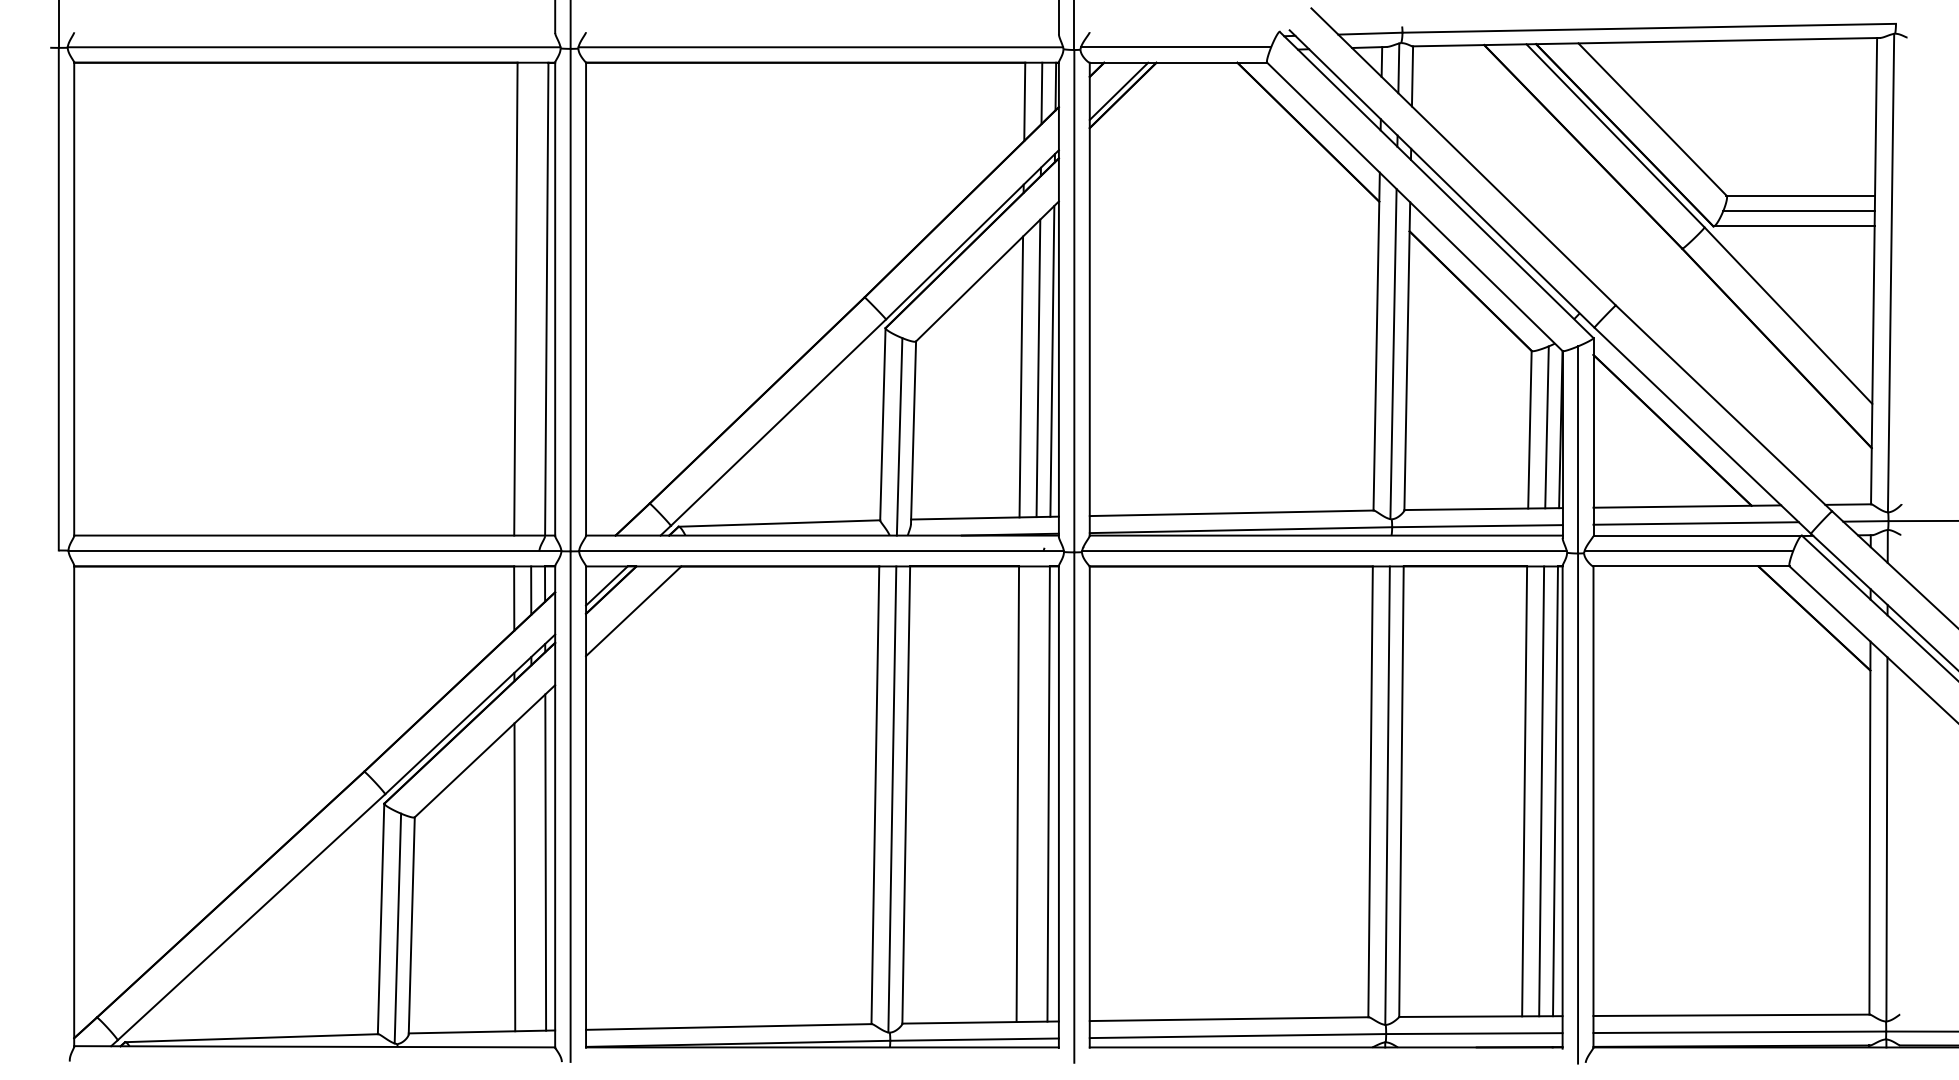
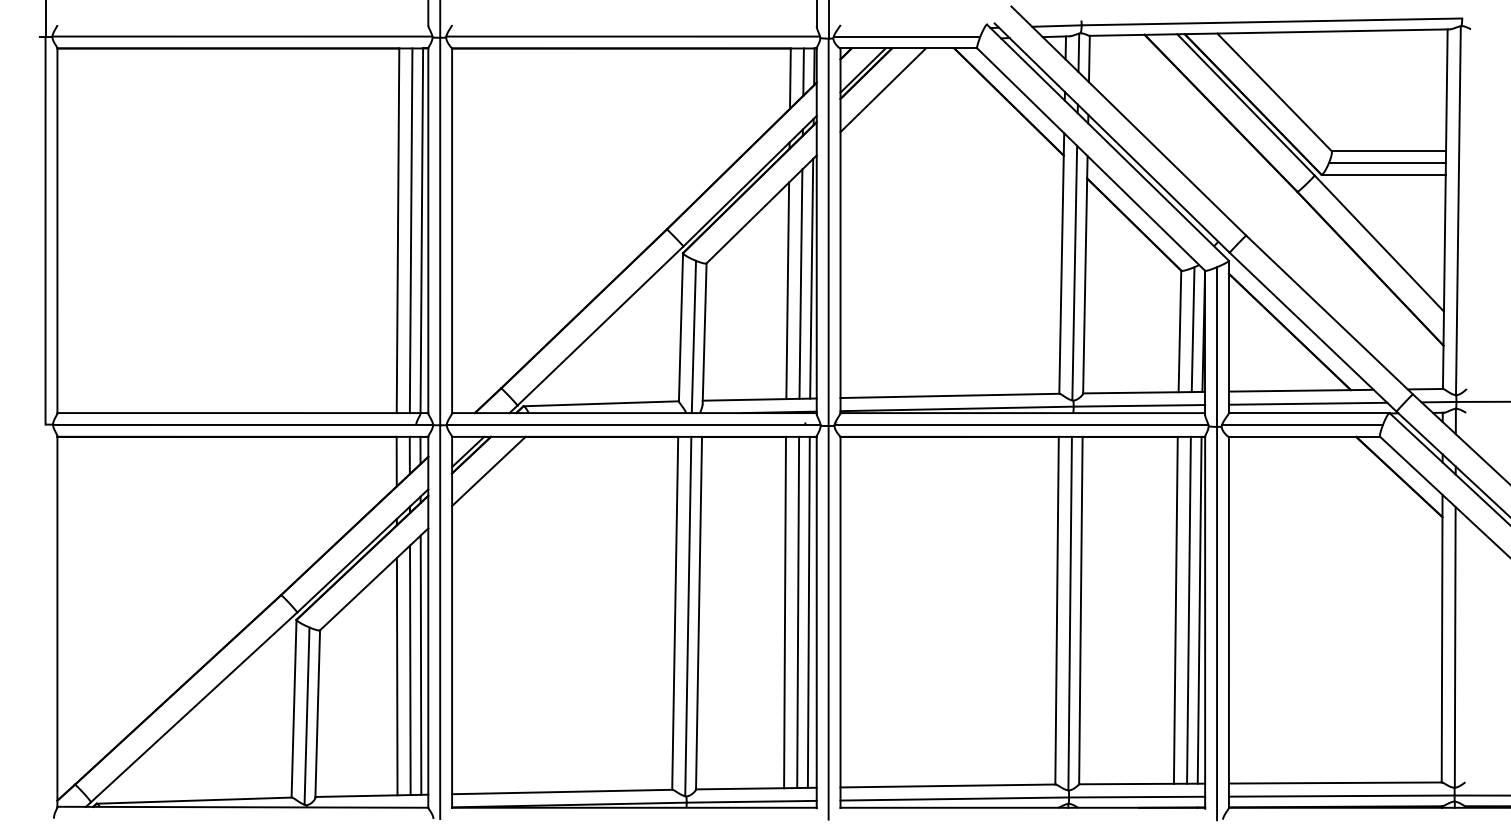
line: (1144, 116) -> (882, 89), added
line: (532, 298) -> (410, 230), added
line: (1034, 793) -> (797, 611), added
line: (531, 868) -> (410, 669), added

